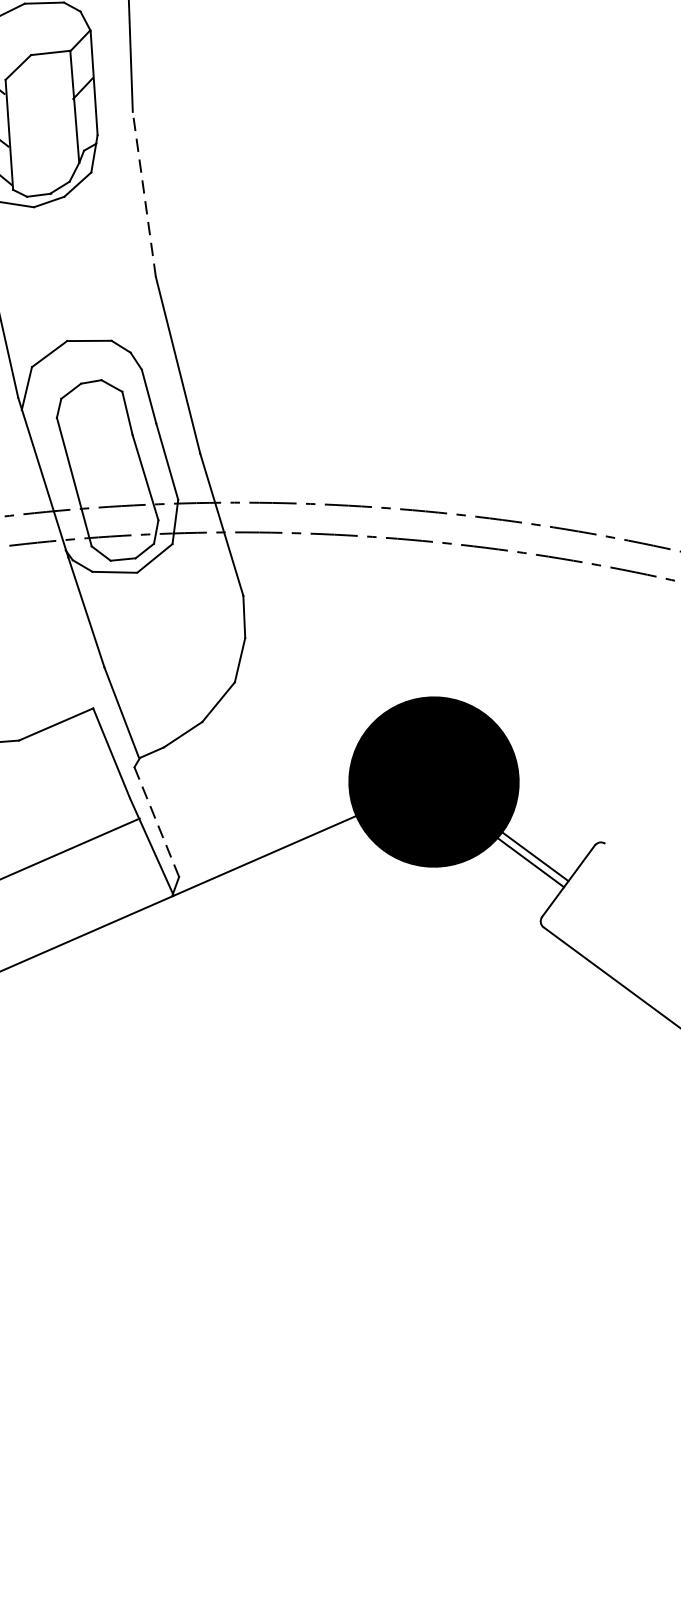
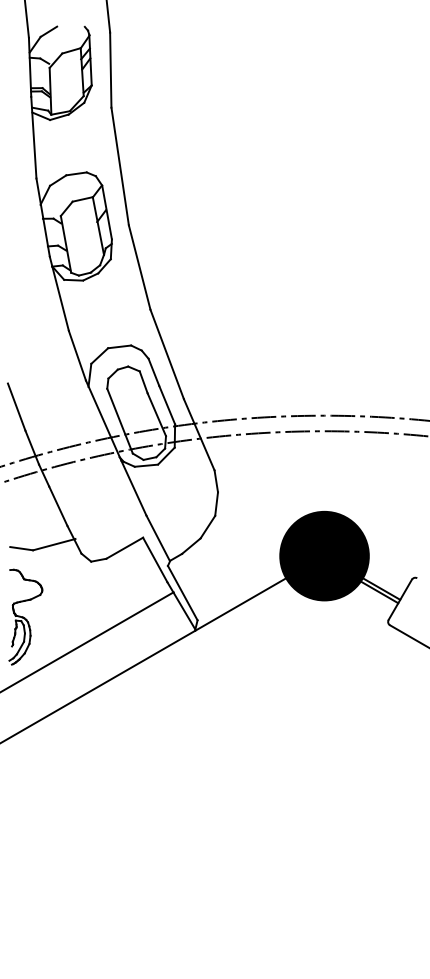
line: (144, 194) -> (139, 267), dashed -> solid
line: (156, 822) -> (182, 593), dashed -> solid

